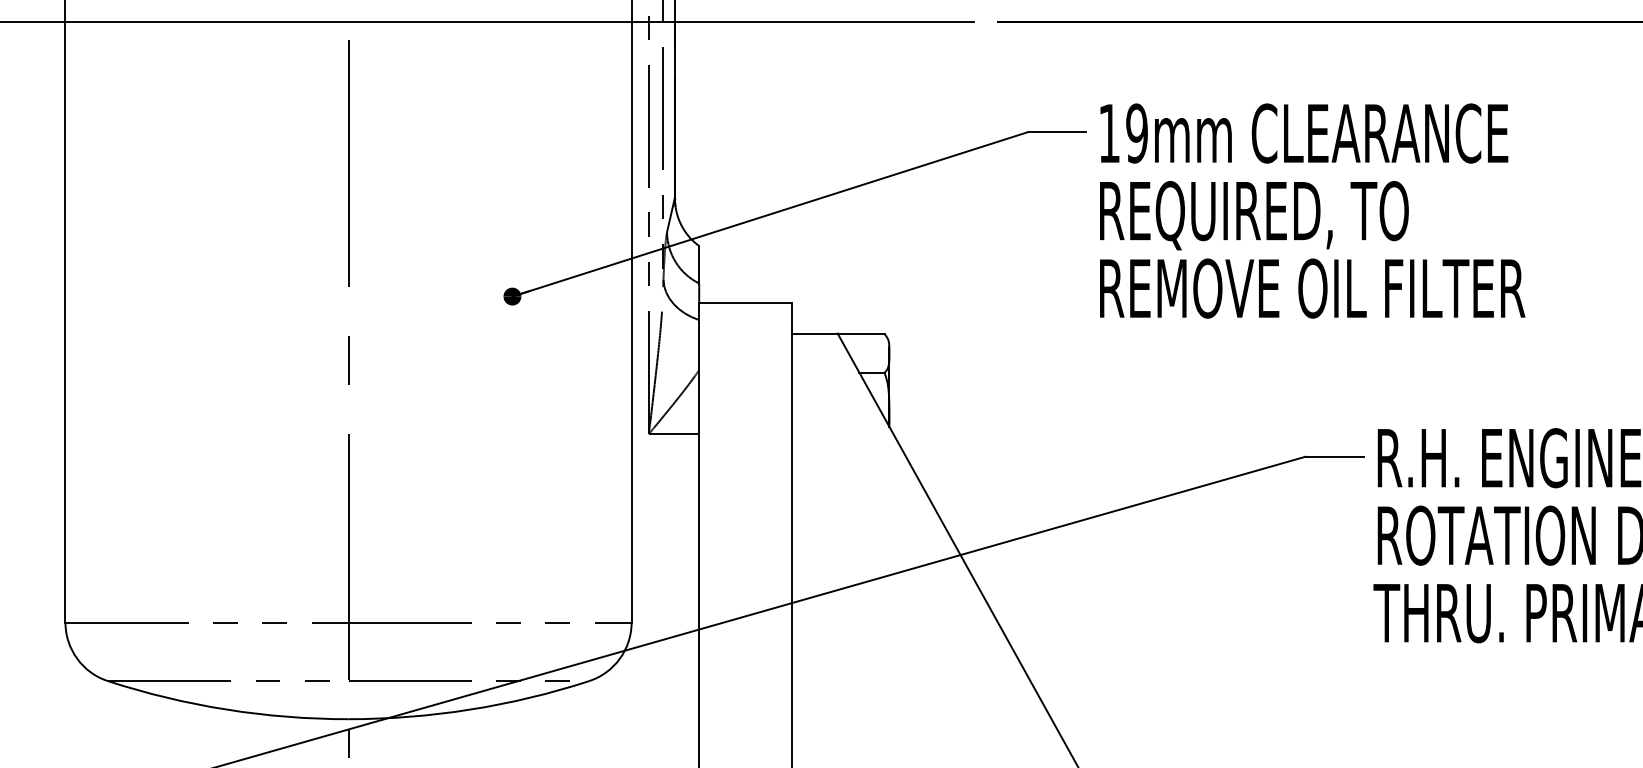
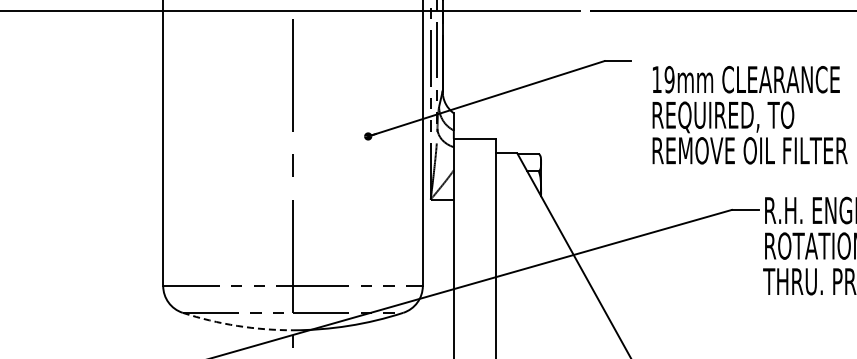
text: (1311, 211) -> (749, 115), moved
arc: (227, 708) -> (237, 325), solid -> dashed

